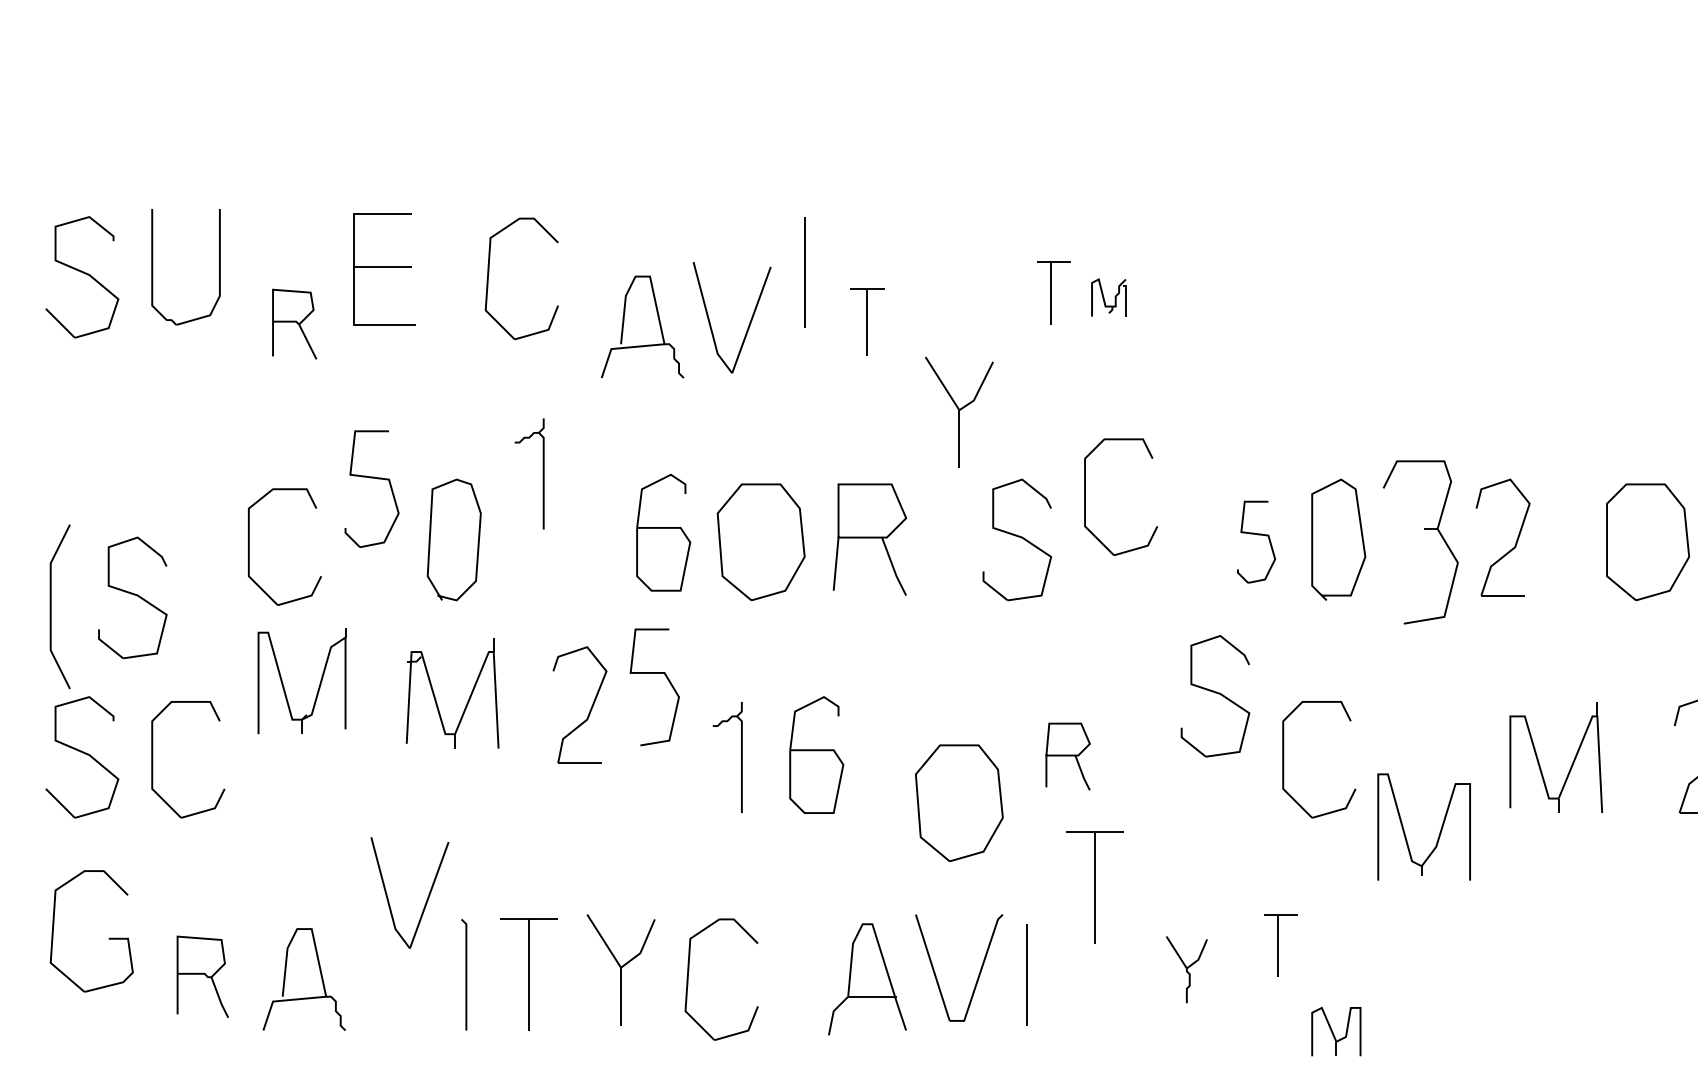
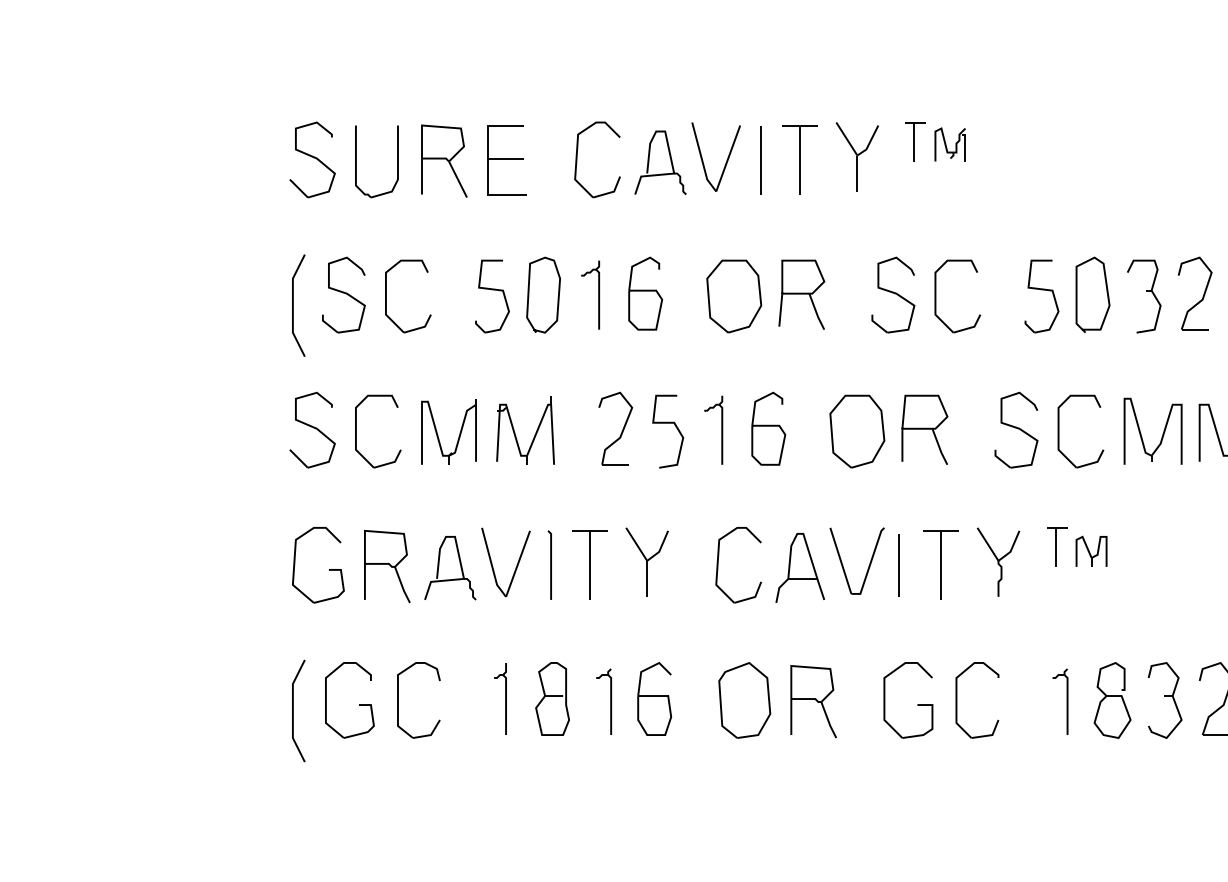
part: (153, 266) -> (356, 161), moved
part: (383, 270) -> (506, 160), moved
line: (803, 273) -> (760, 160), moved
part: (82, 276) -> (312, 159), moved
part: (489, 278) -> (577, 159), moved
part: (1107, 297) -> (949, 144), size x1.43
part: (866, 321) -> (799, 159), size x1.67
part: (294, 323) -> (444, 160), size x1.67
part: (957, 411) -> (856, 156), moved
part: (542, 472) -> (598, 294), moved
part: (372, 489) -> (492, 296), moved
part: (1086, 497) -> (936, 296), moved
part: (663, 532) -> (645, 293), moved
part: (1255, 542) -> (1041, 296), size x1.43
part: (1421, 542) -> (1144, 296), size x0.71
part: (249, 546) -> (386, 296), moved
part: (132, 596) -> (343, 294), moved
line: (51, 606) -> (293, 305), moved
curve: (655, 674) -> (668, 423), moved
part: (285, 687) -> (438, 435), moved
part: (1215, 695) -> (1016, 429), moved
part: (467, 699) -> (534, 434), moved
part: (589, 709) -> (621, 431), moved
part: (1067, 756) -> (924, 429), size x1.67
part: (959, 802) -> (857, 431), moved
part: (1439, 830) -> (1162, 433), moved
part: (1093, 886) -> (940, 564), moved
part: (426, 896) -> (516, 564), moved
part: (109, 938) -> (329, 569), moved
part: (1186, 968) -> (998, 561), size x1.67
part: (203, 976) -> (387, 566), size x1.43
part: (689, 979) -> (718, 565), moved
part: (1336, 1029) -> (1091, 550), moved

